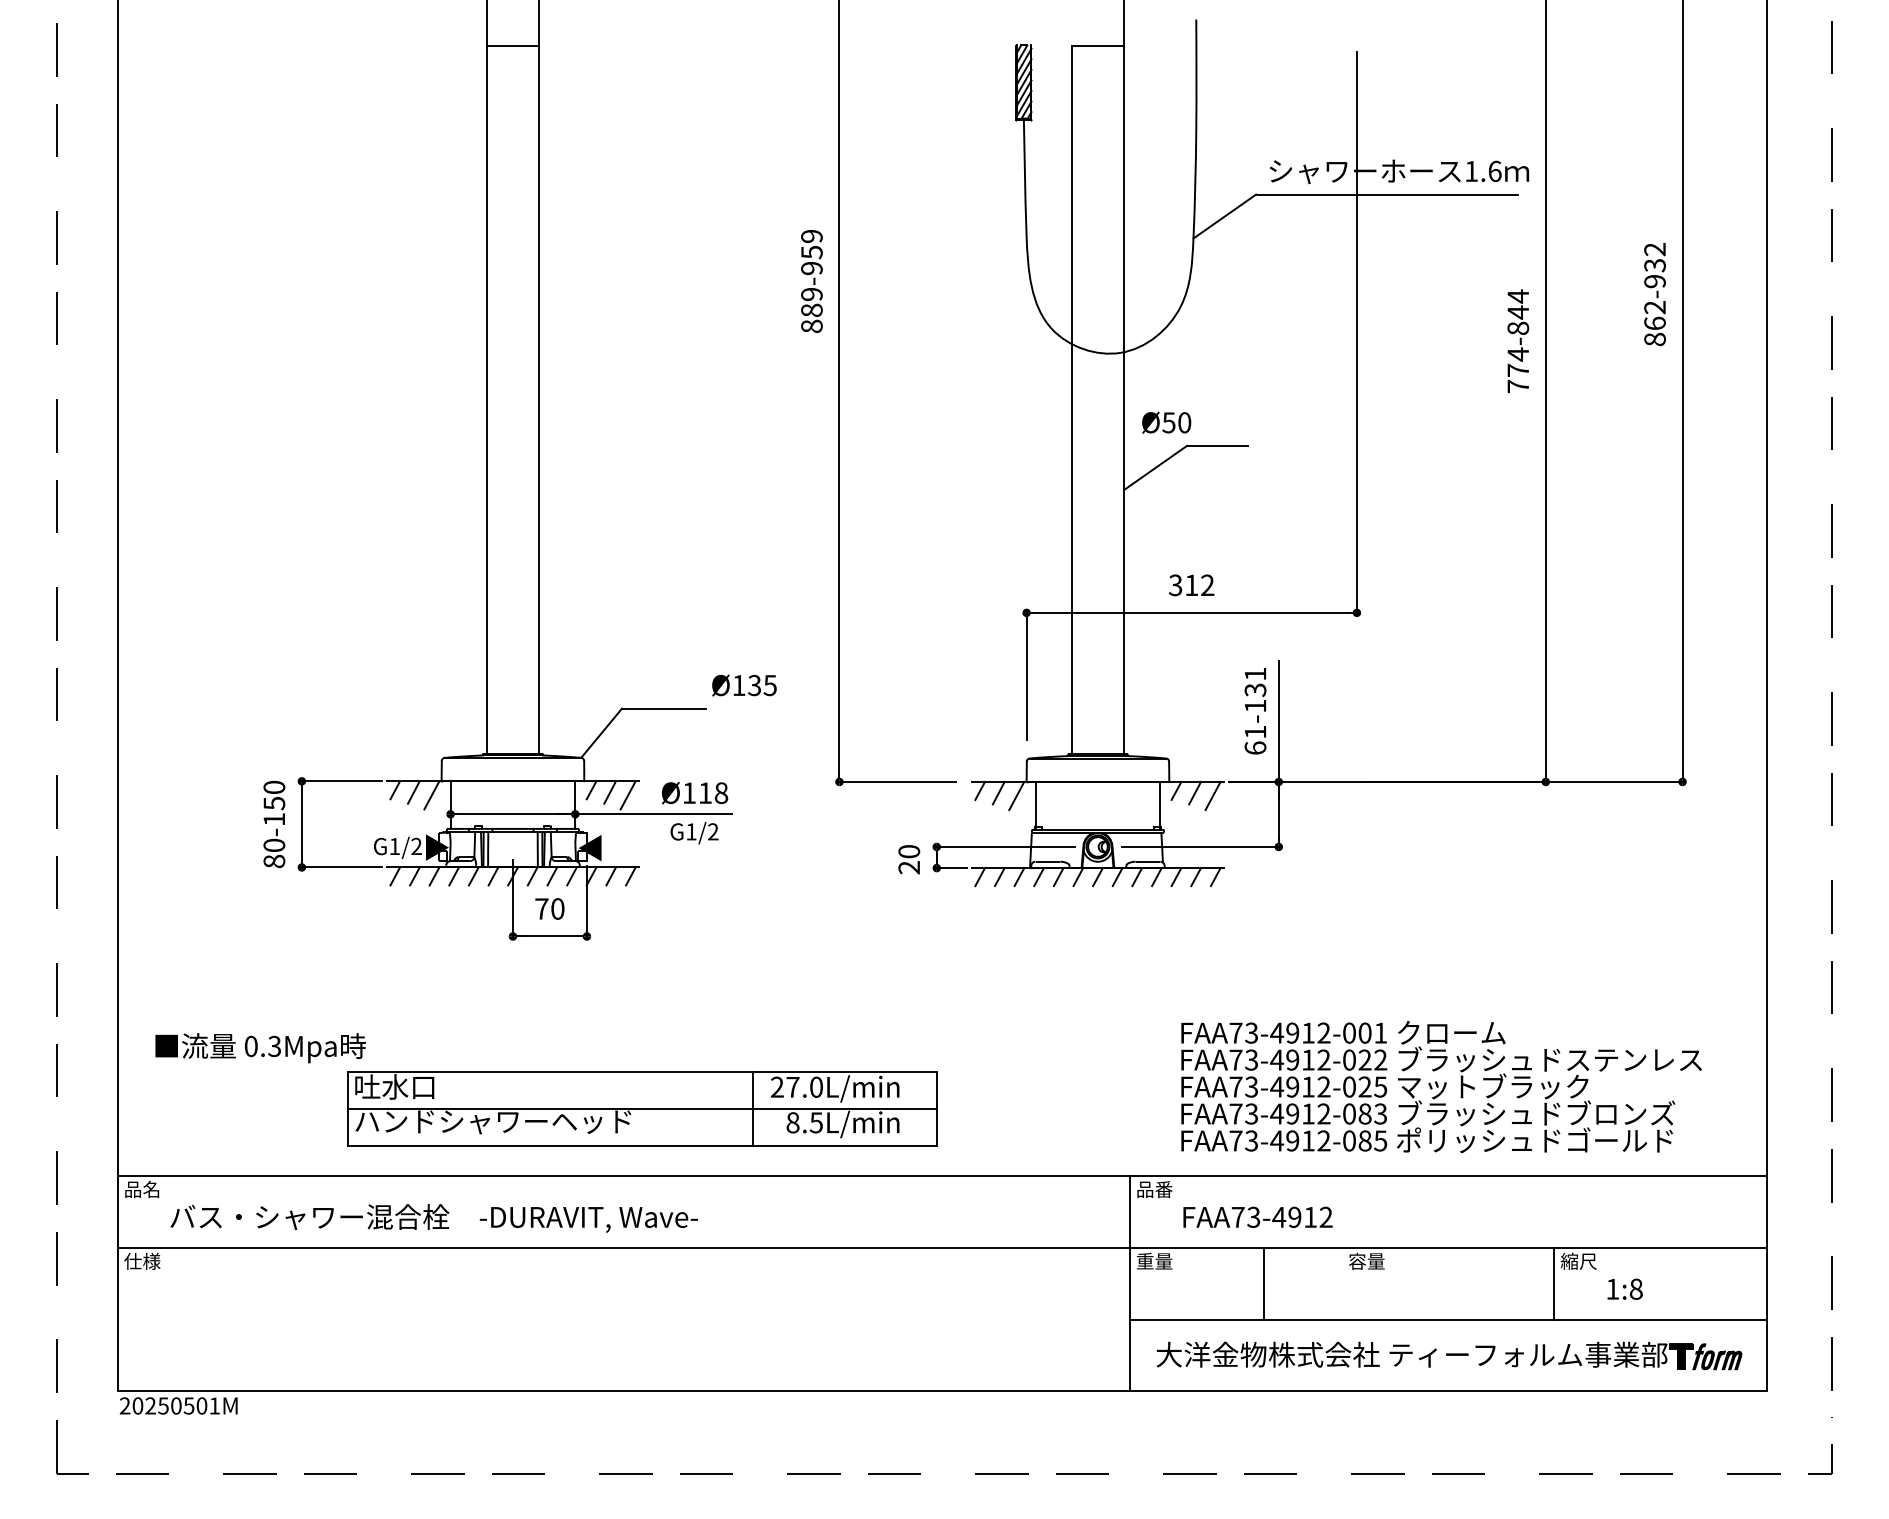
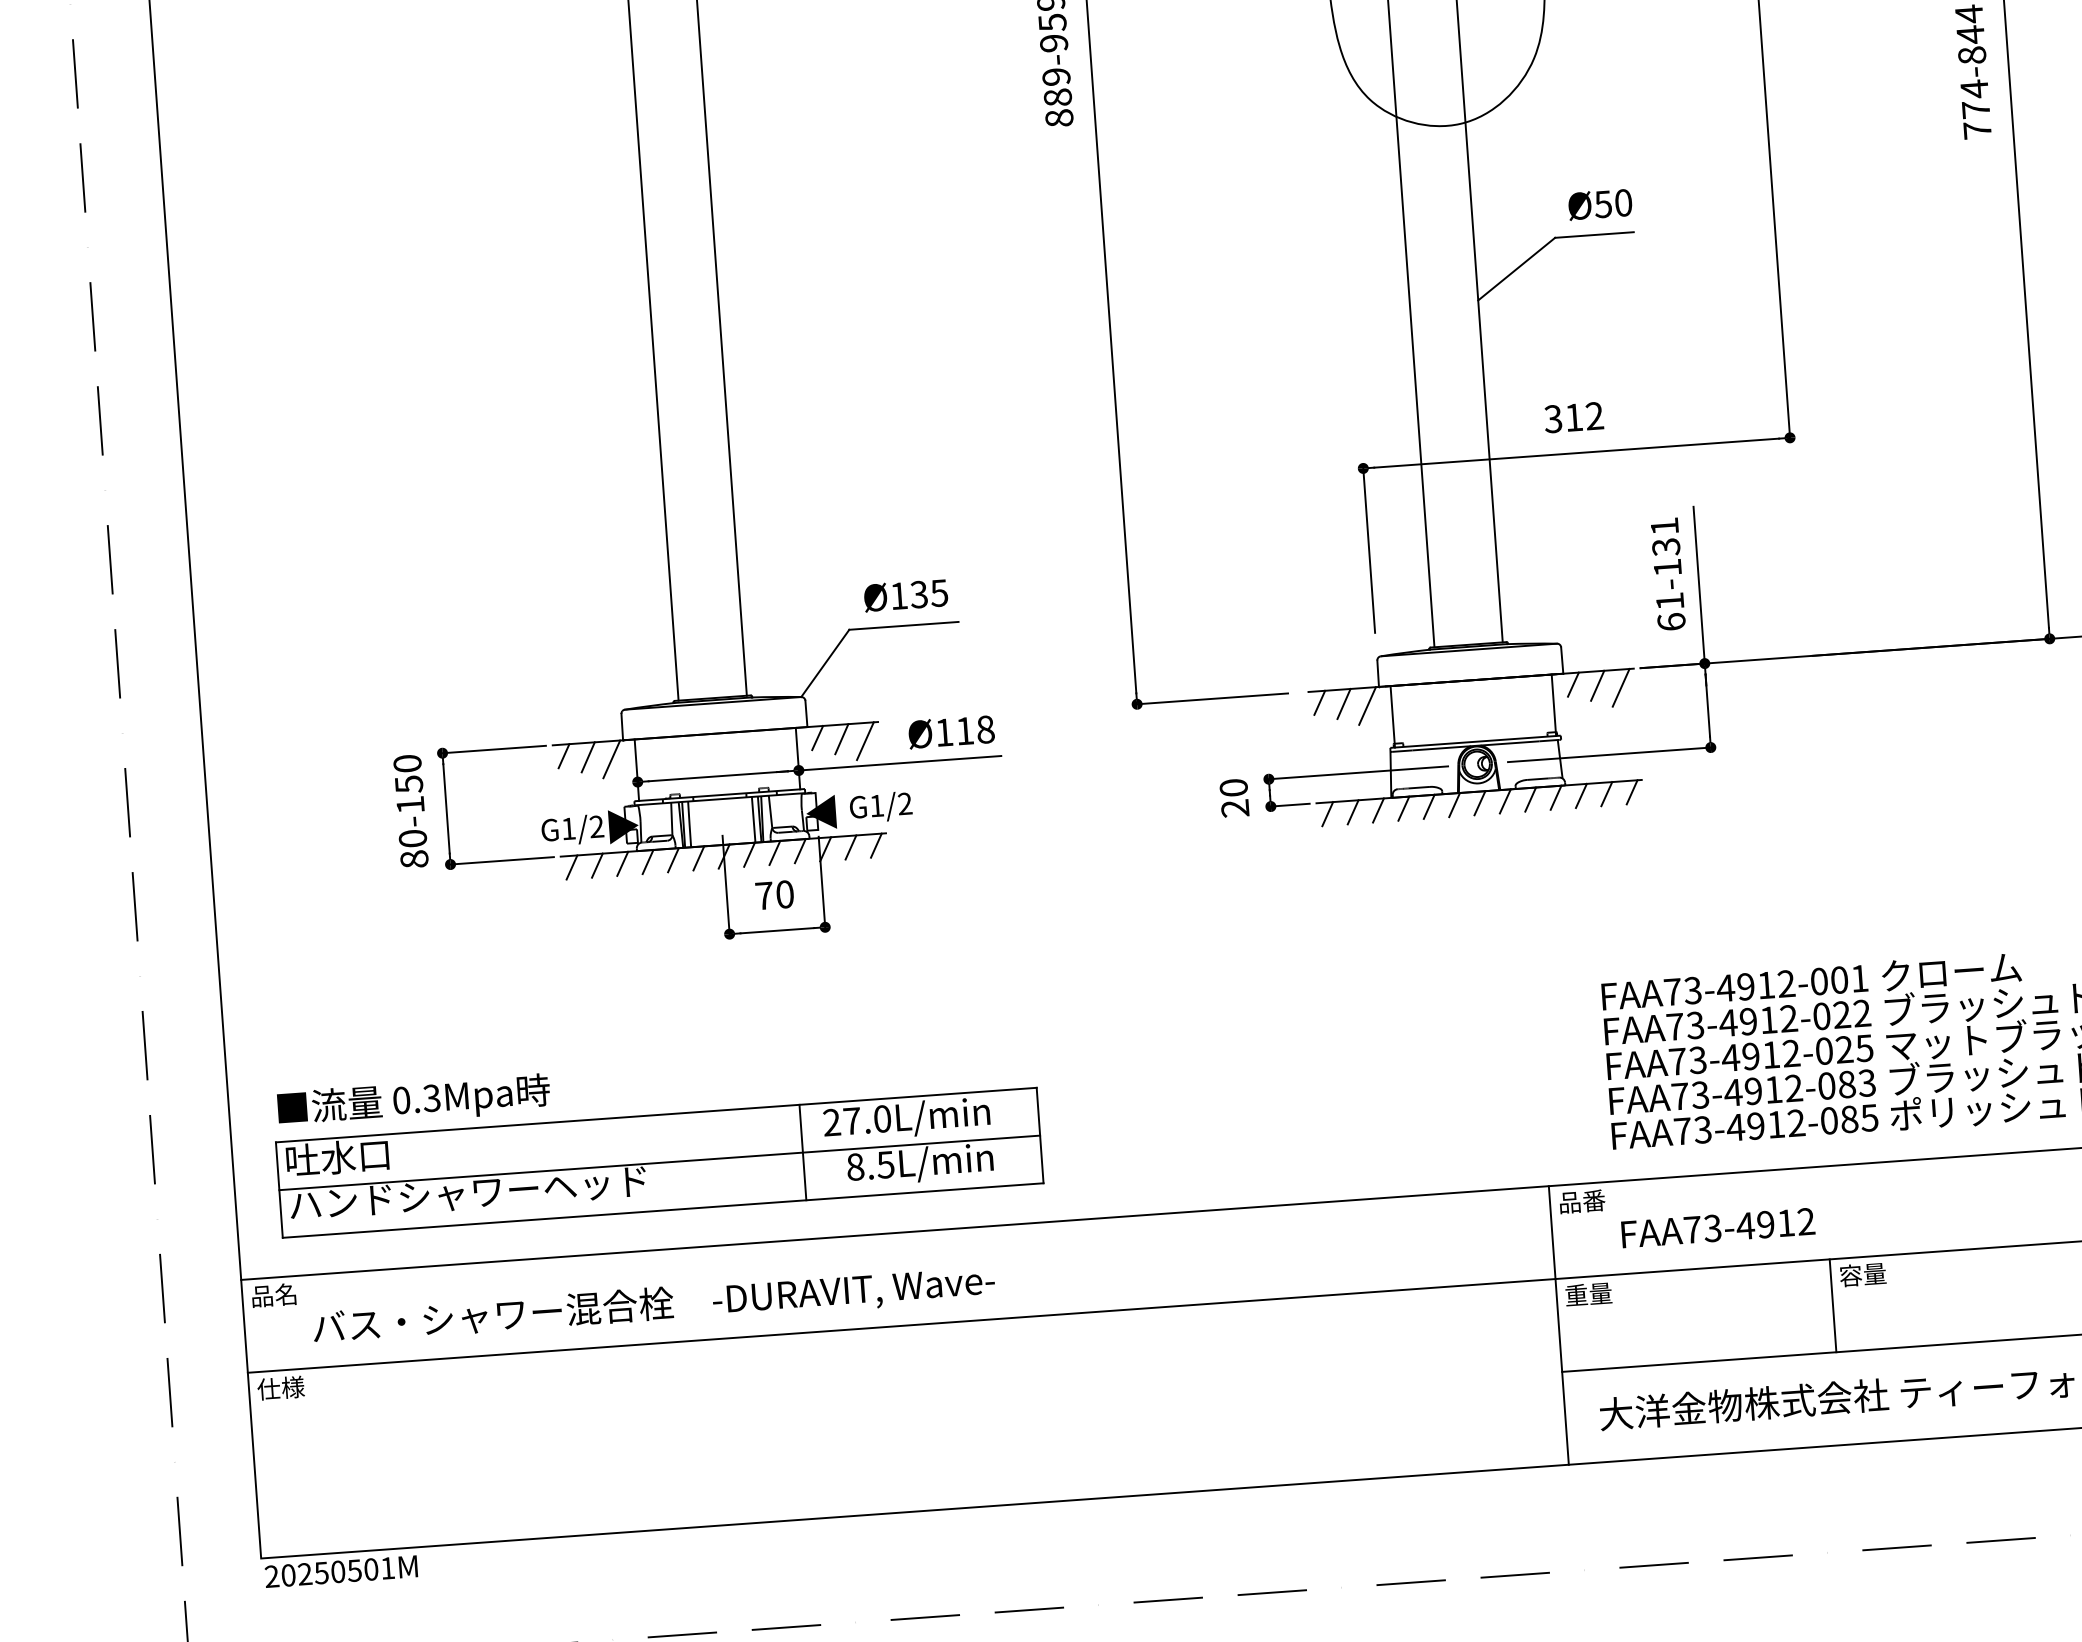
text: (1166, 422) -> (1600, 204), moved
text: (744, 685) -> (906, 595), moved
text: (694, 833) -> (881, 807), moved
part: (642, 1108) -> (659, 1162), moved
line: (1264, 1283) -> (1833, 1305), moved

